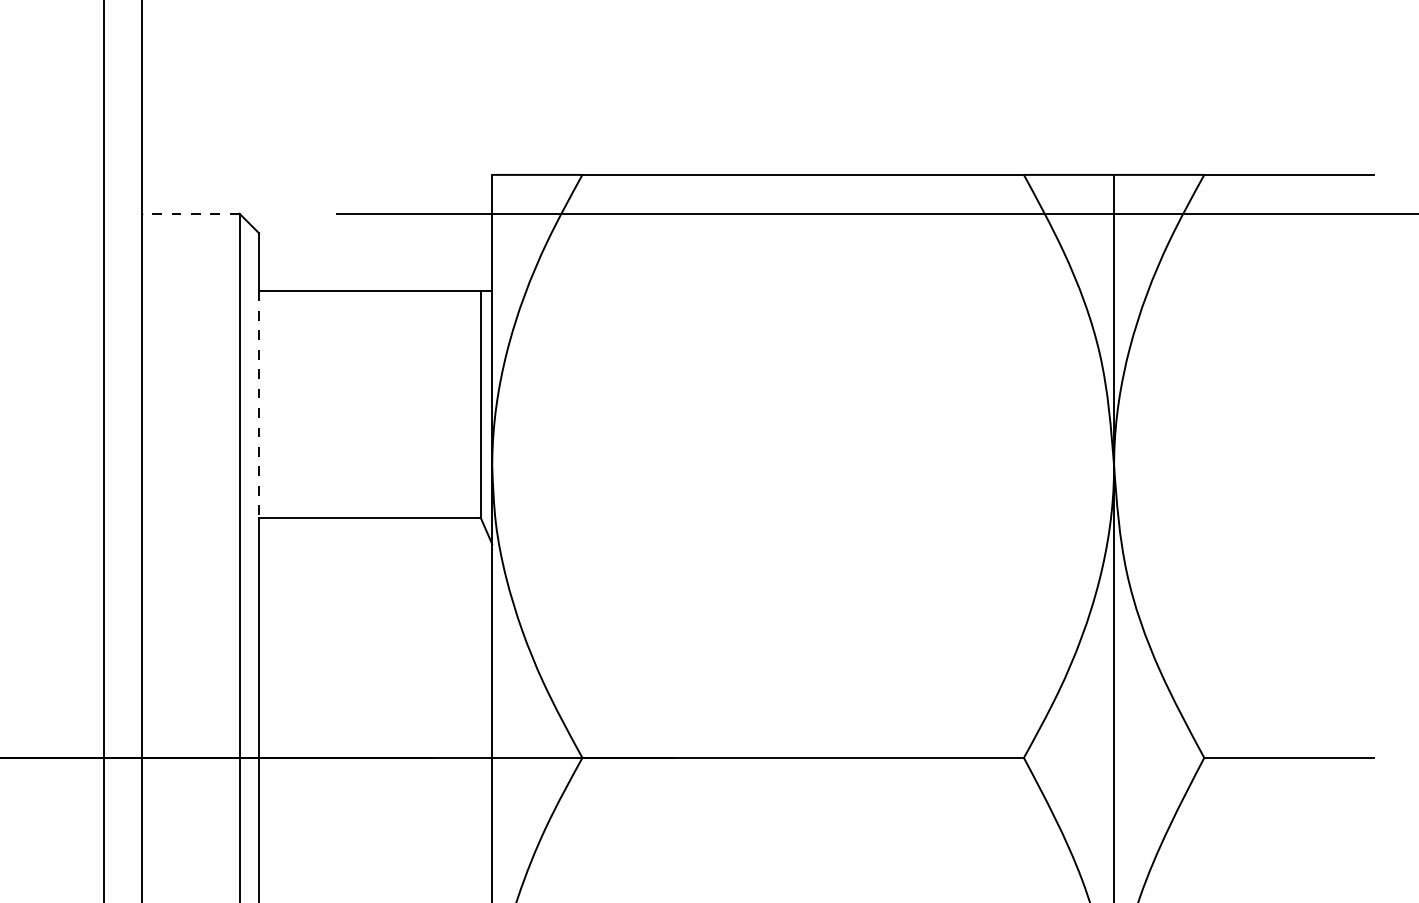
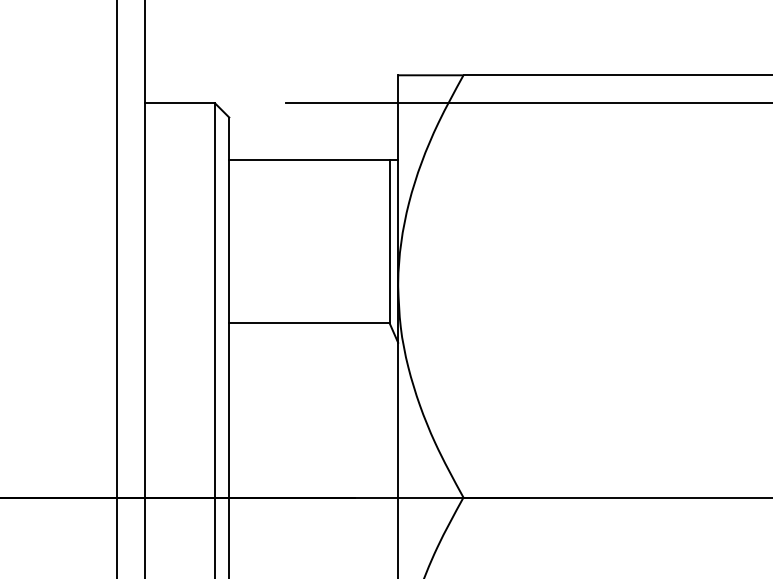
line: (191, 213) -> (180, 103), dashed -> solid
line: (259, 405) -> (229, 242), dashed -> solid

